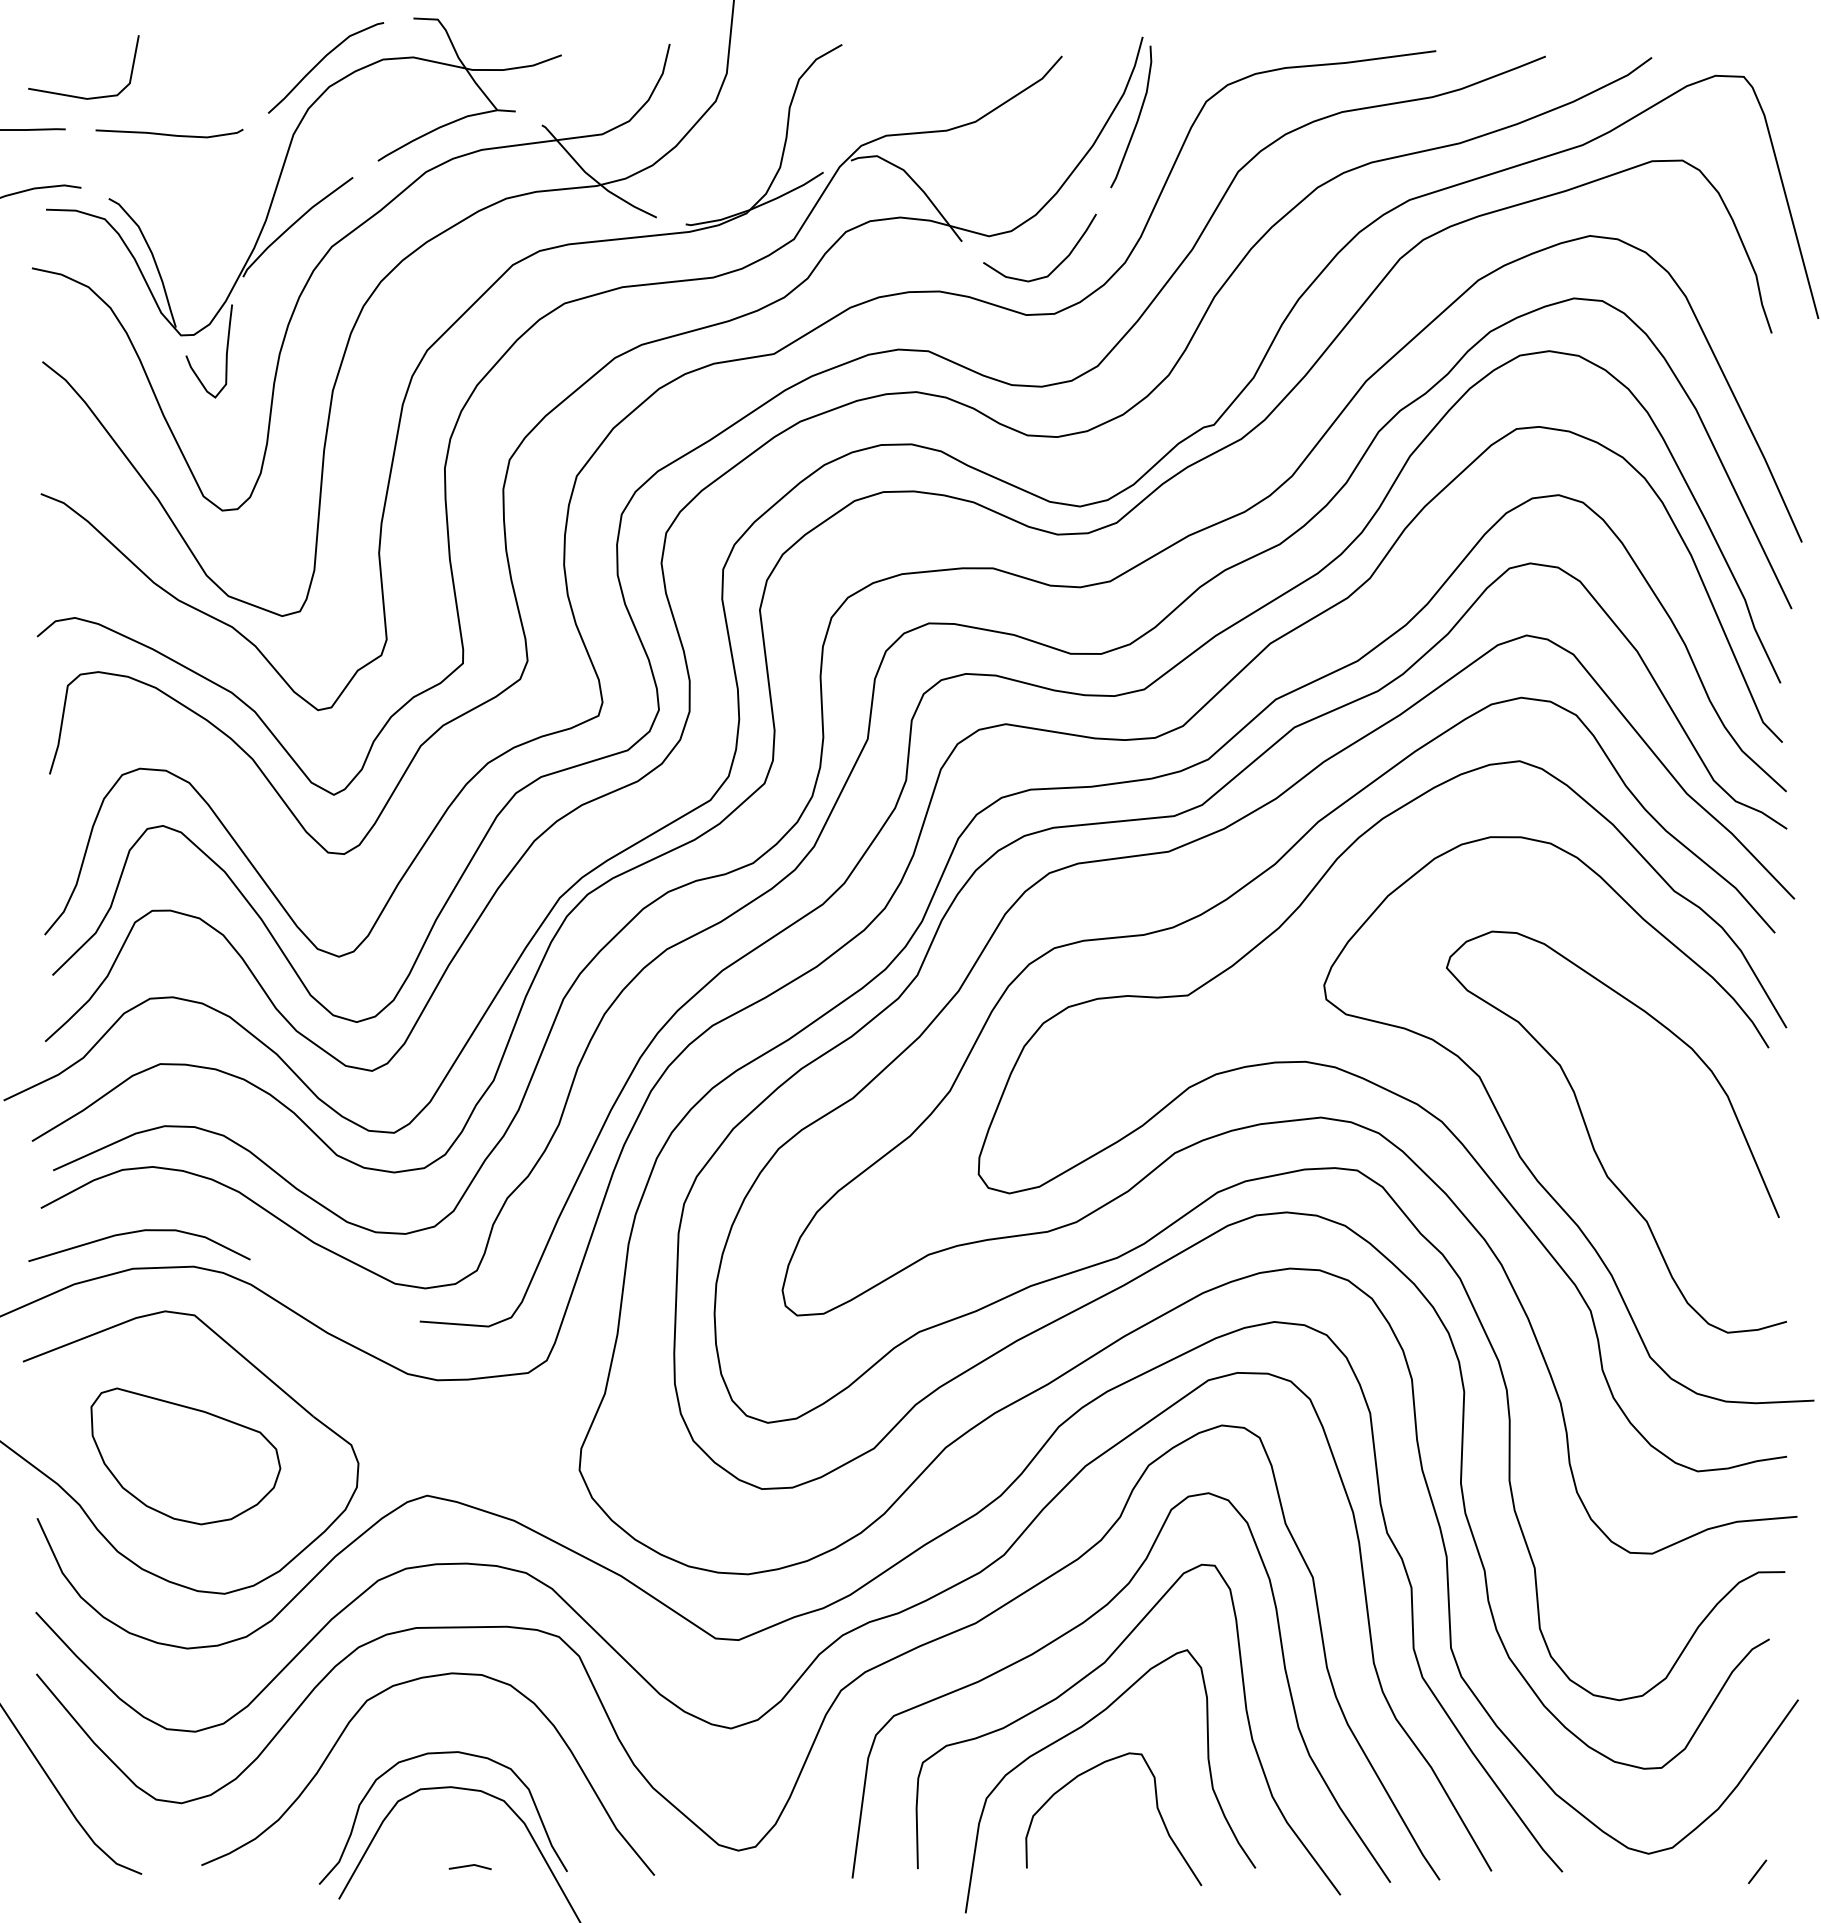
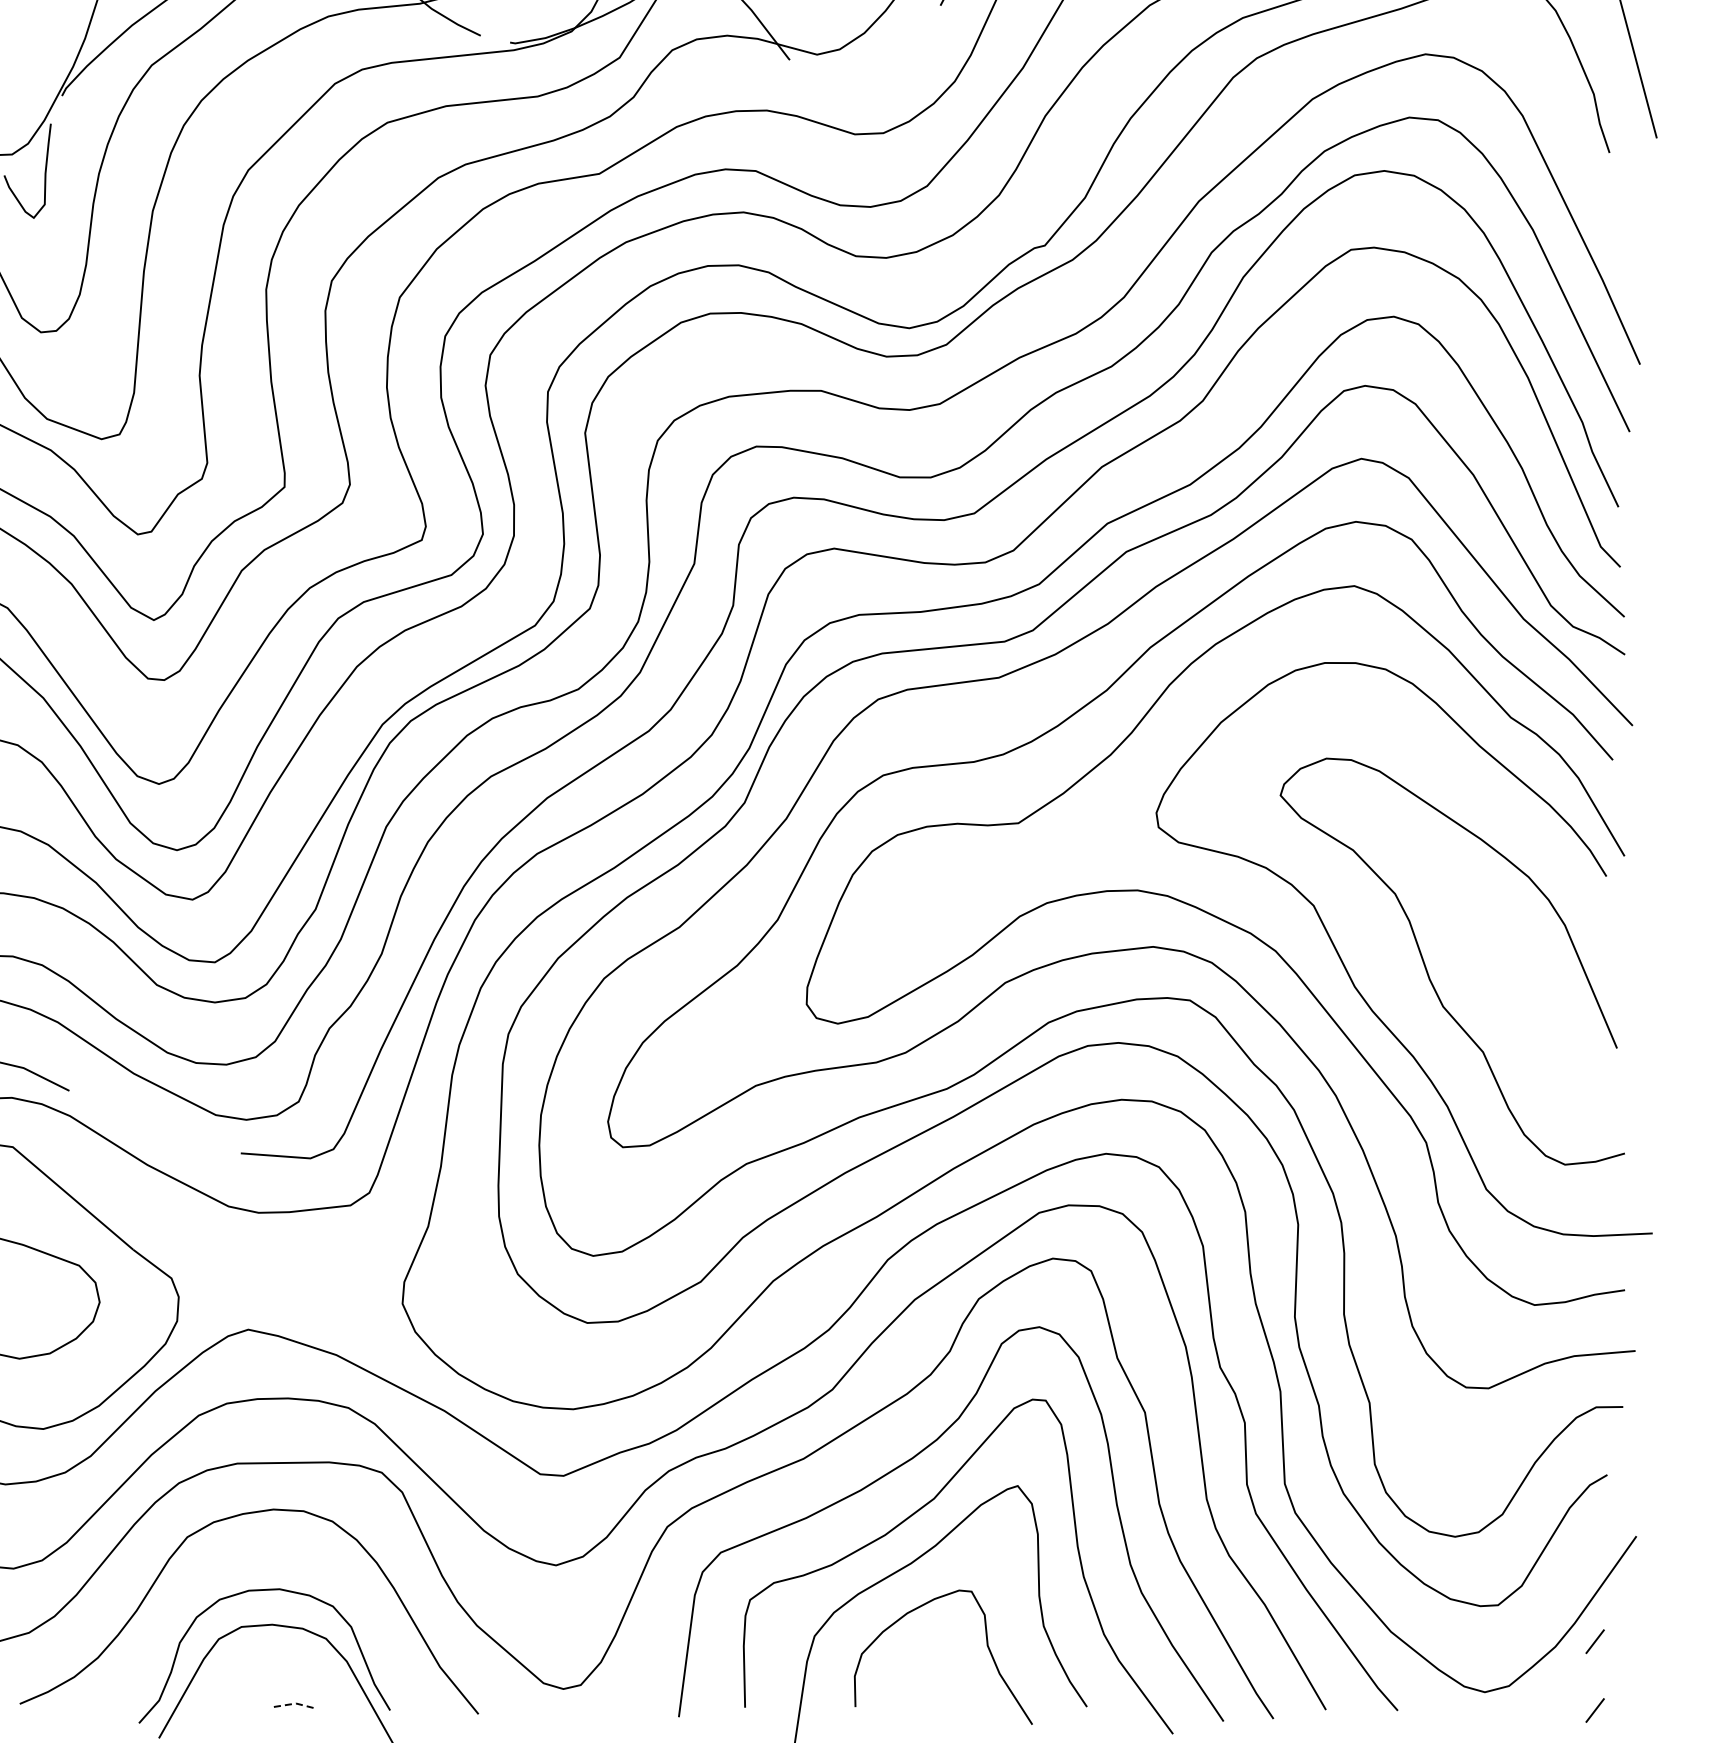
curve: (1057, 265) -> (886, 84), removed
line: (1757, 1803) -> (1595, 1641), added
line: (470, 1865) -> (292, 1704), solid -> dashed

